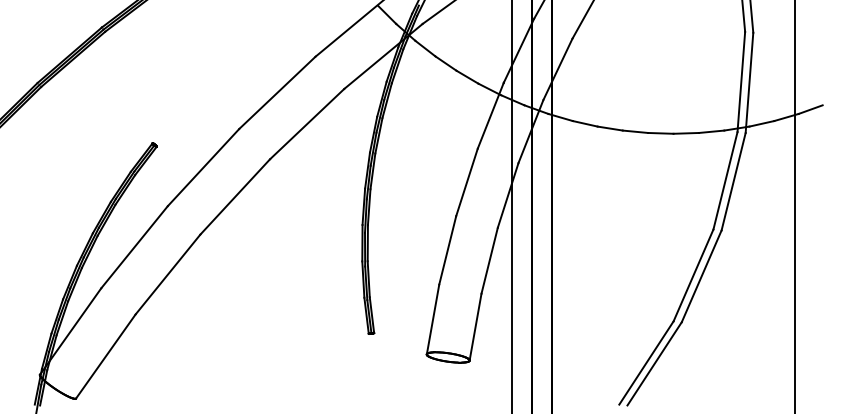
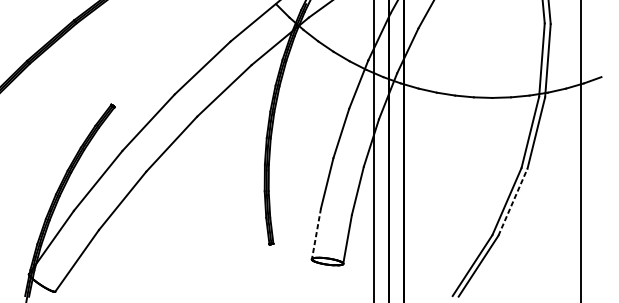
line: (701, 275) -> (512, 201), solid -> dashed
line: (432, 320) -> (316, 234), solid -> dashed

